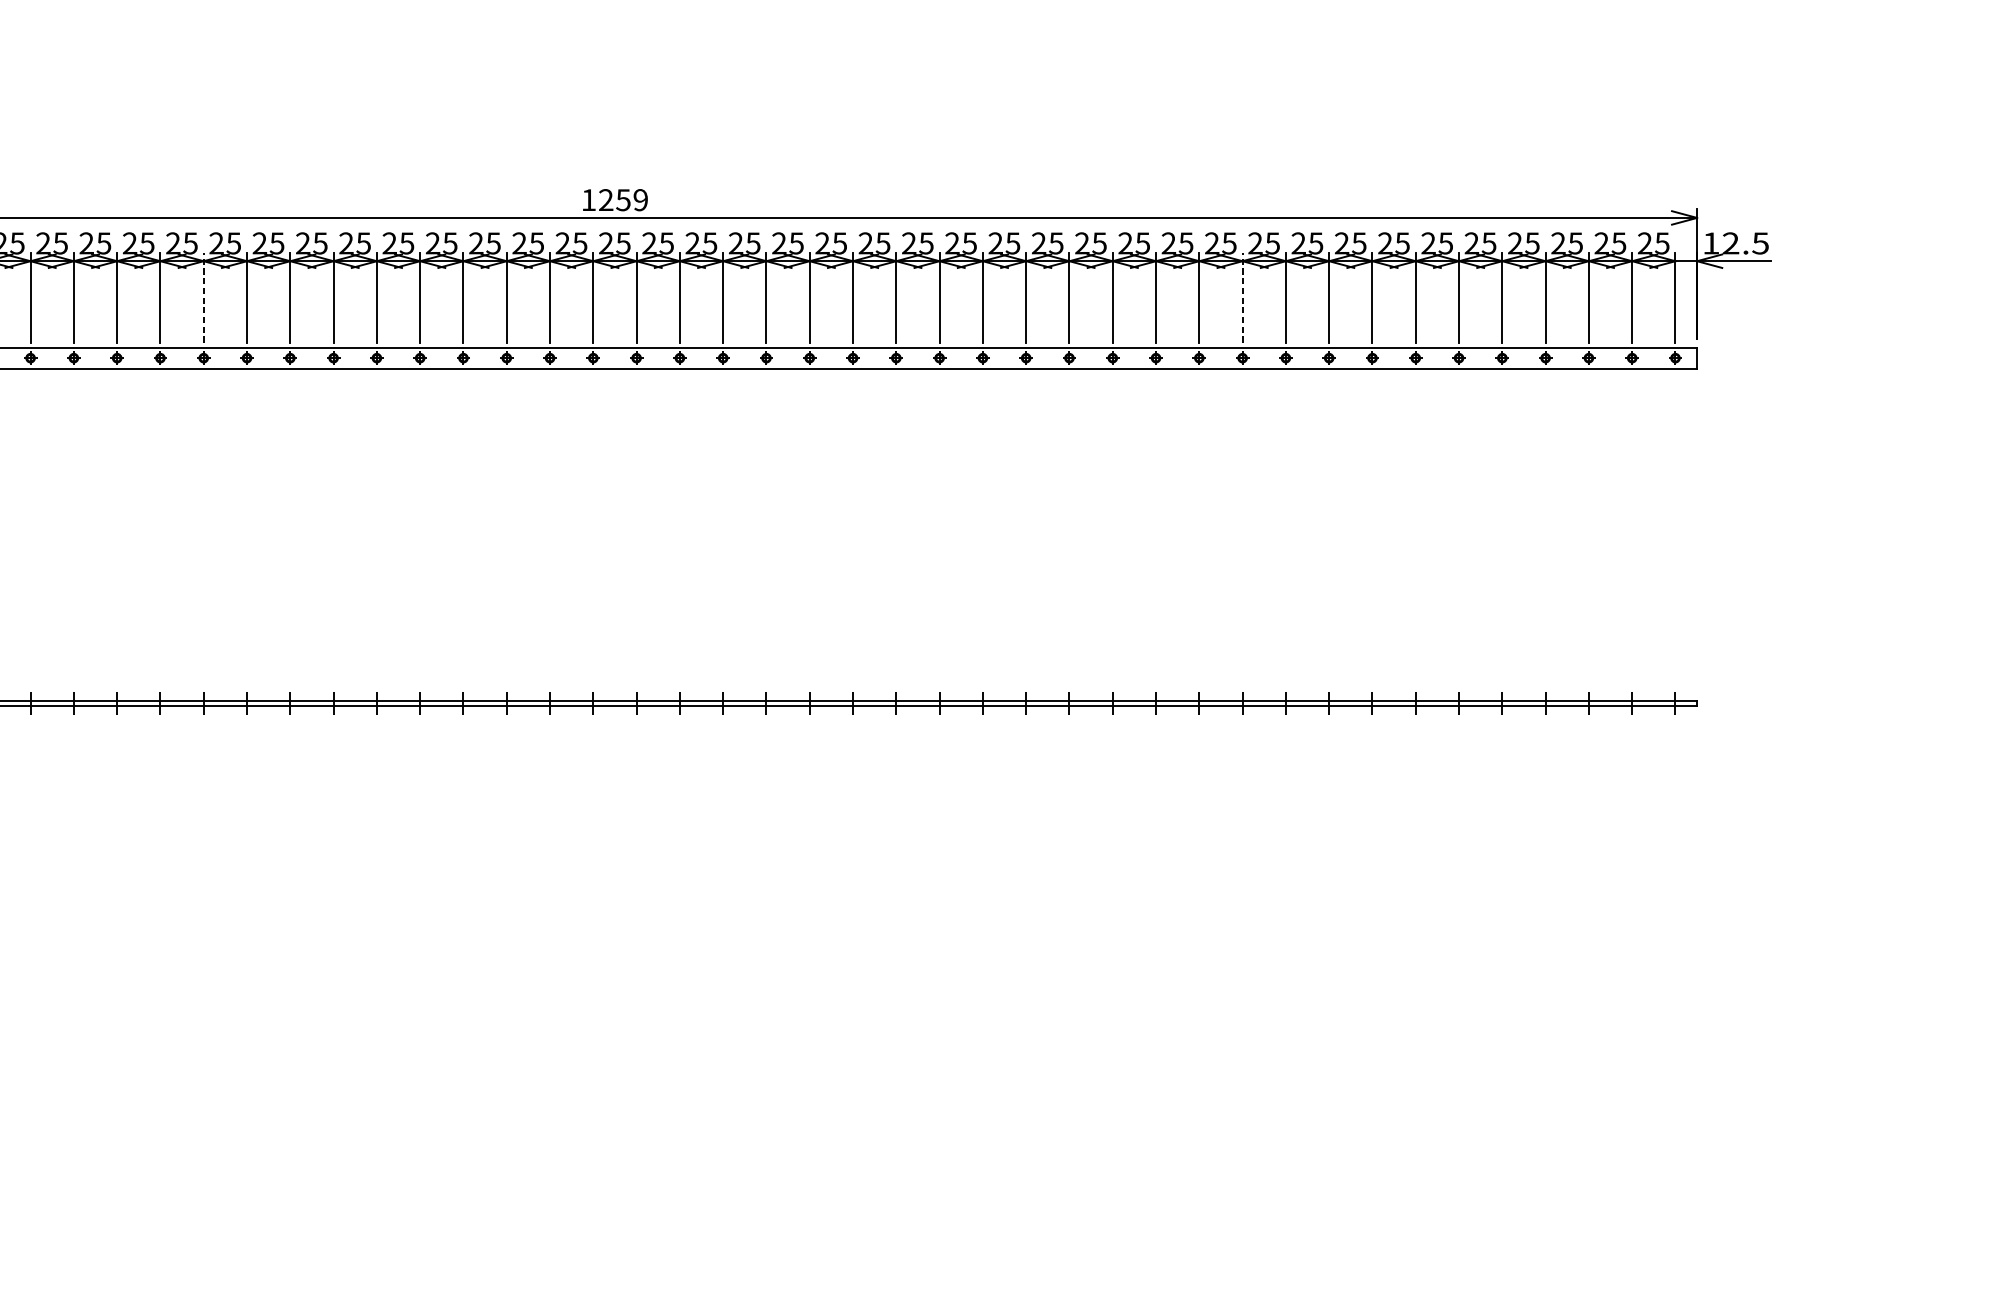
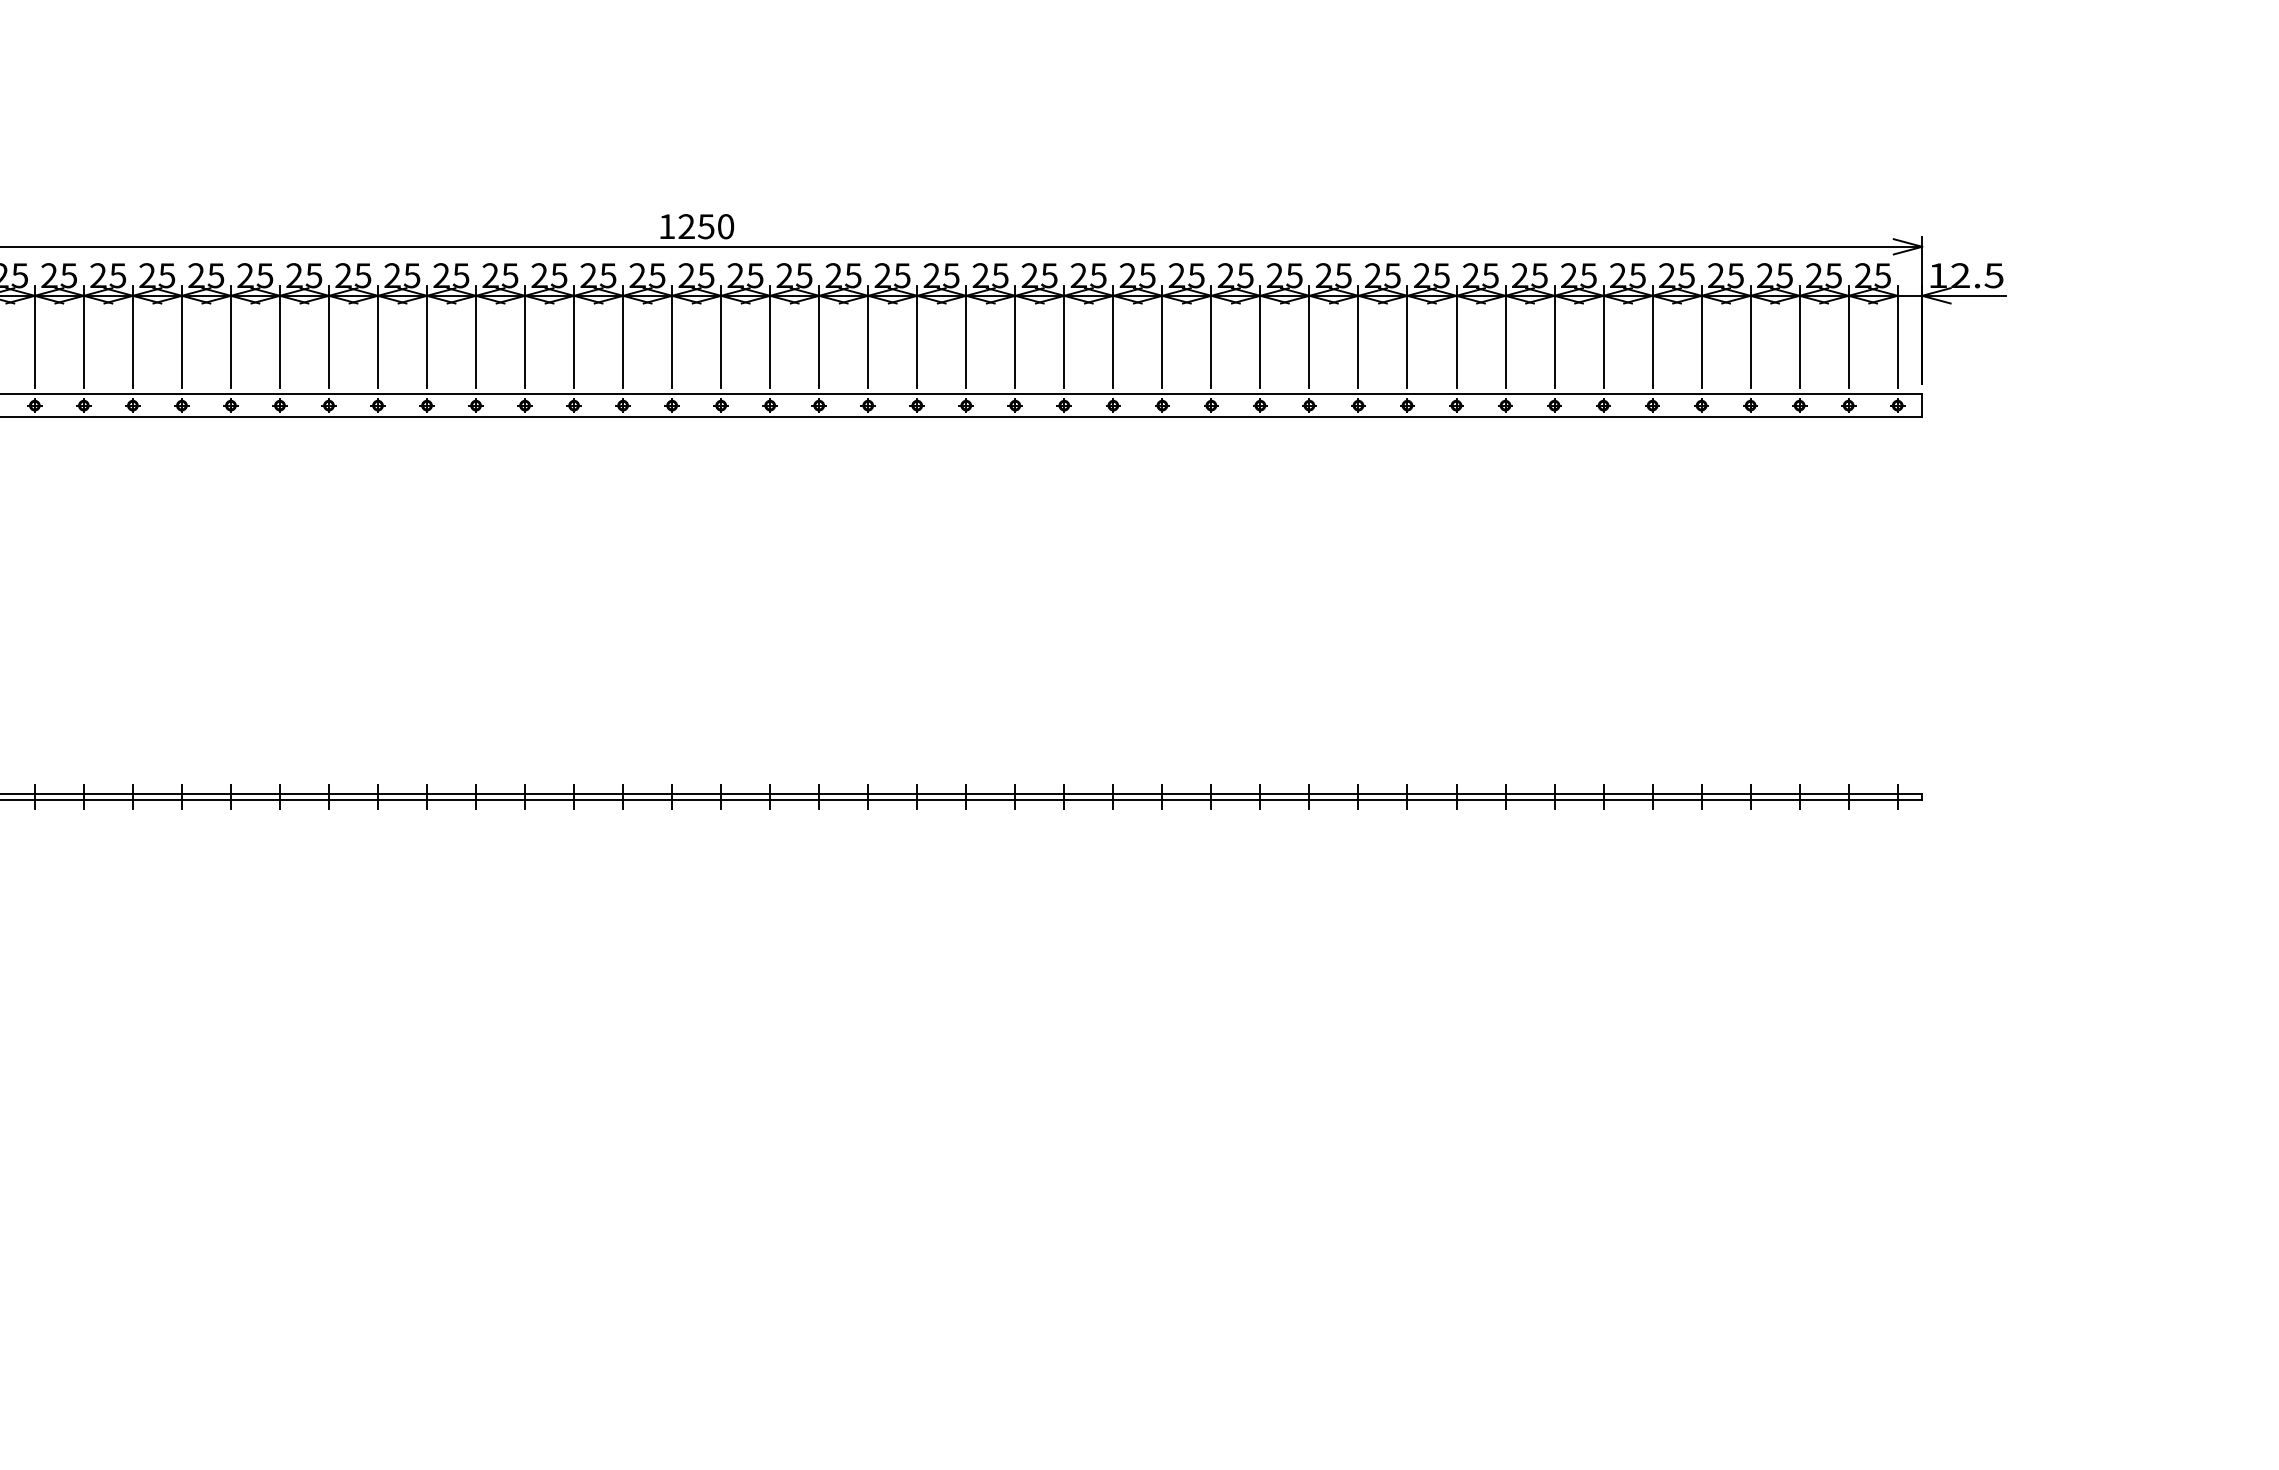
text: (640, 199) -> (725, 226), 1259 -> 1250
line: (203, 298) -> (230, 337), dashed -> solid
line: (1242, 298) -> (1407, 337), dashed -> solid

